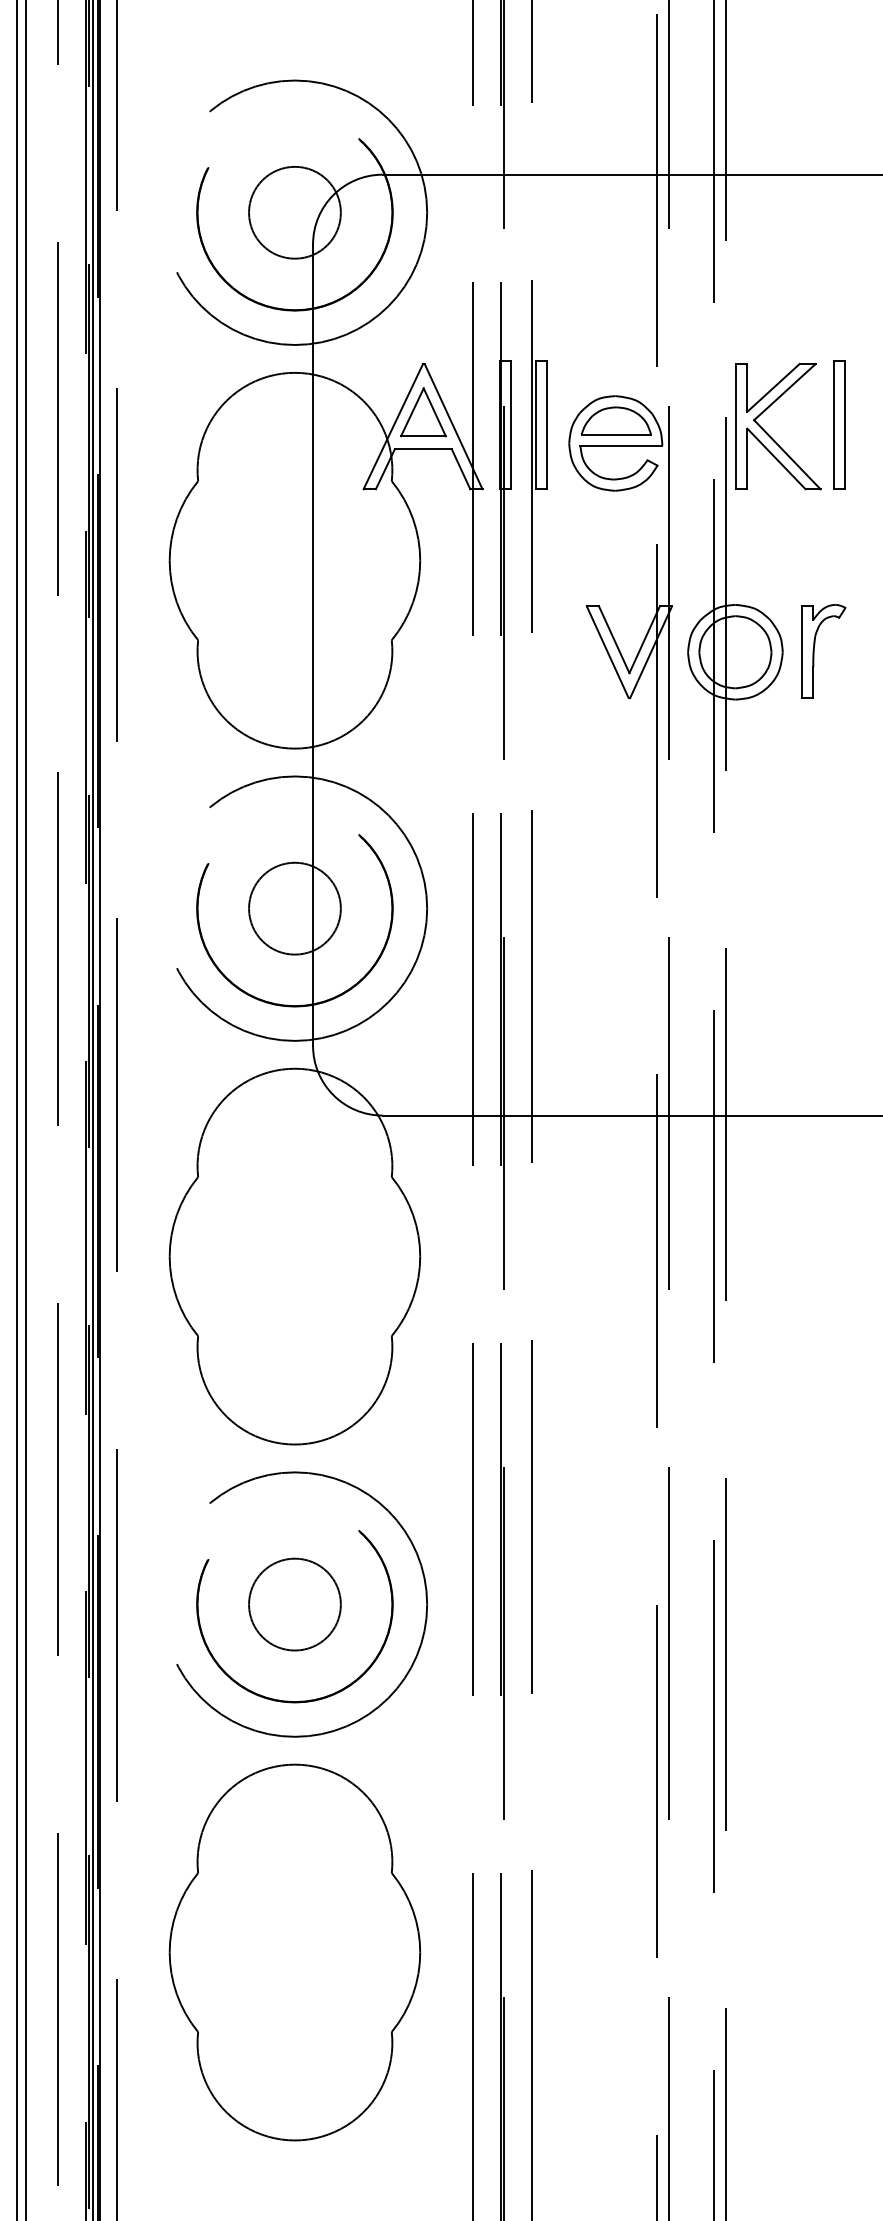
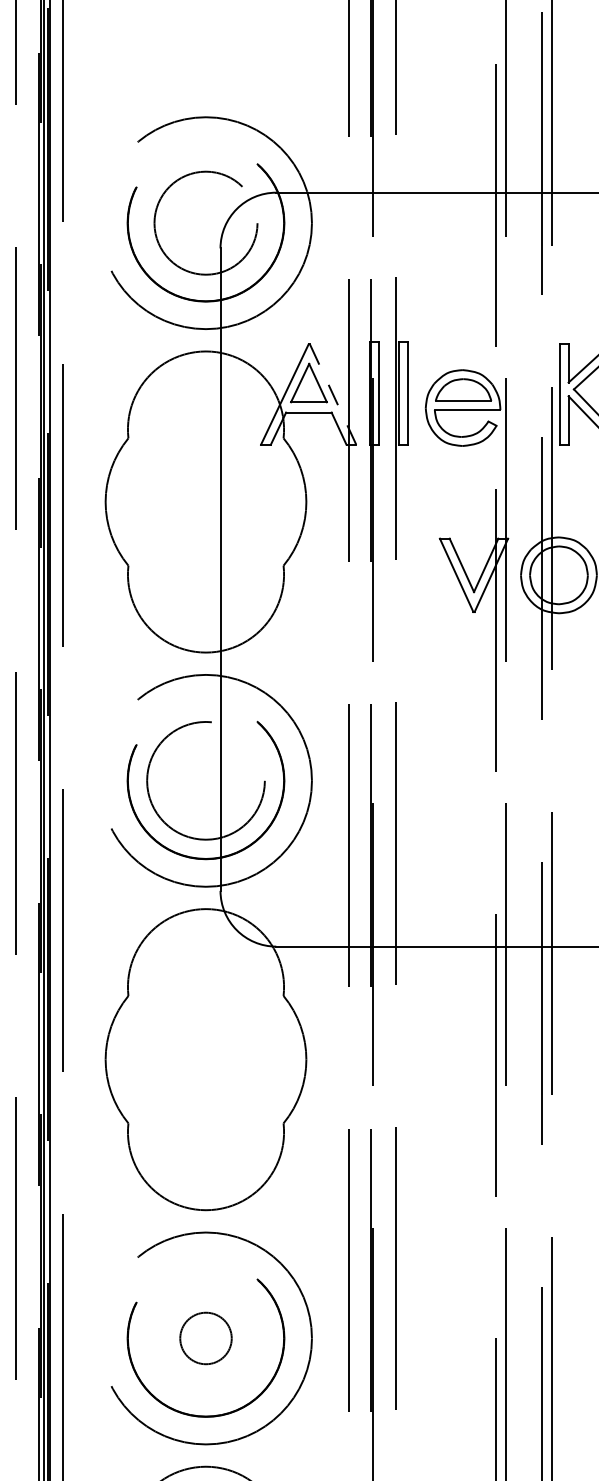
circle: (294, 212) -> (205, 222), size x1.4
line: (453, 426) -> (333, 394), solid -> dashed
circle: (294, 908) -> (205, 780), size x1.6
circle: (294, 1604) -> (205, 1338), size x0.7

